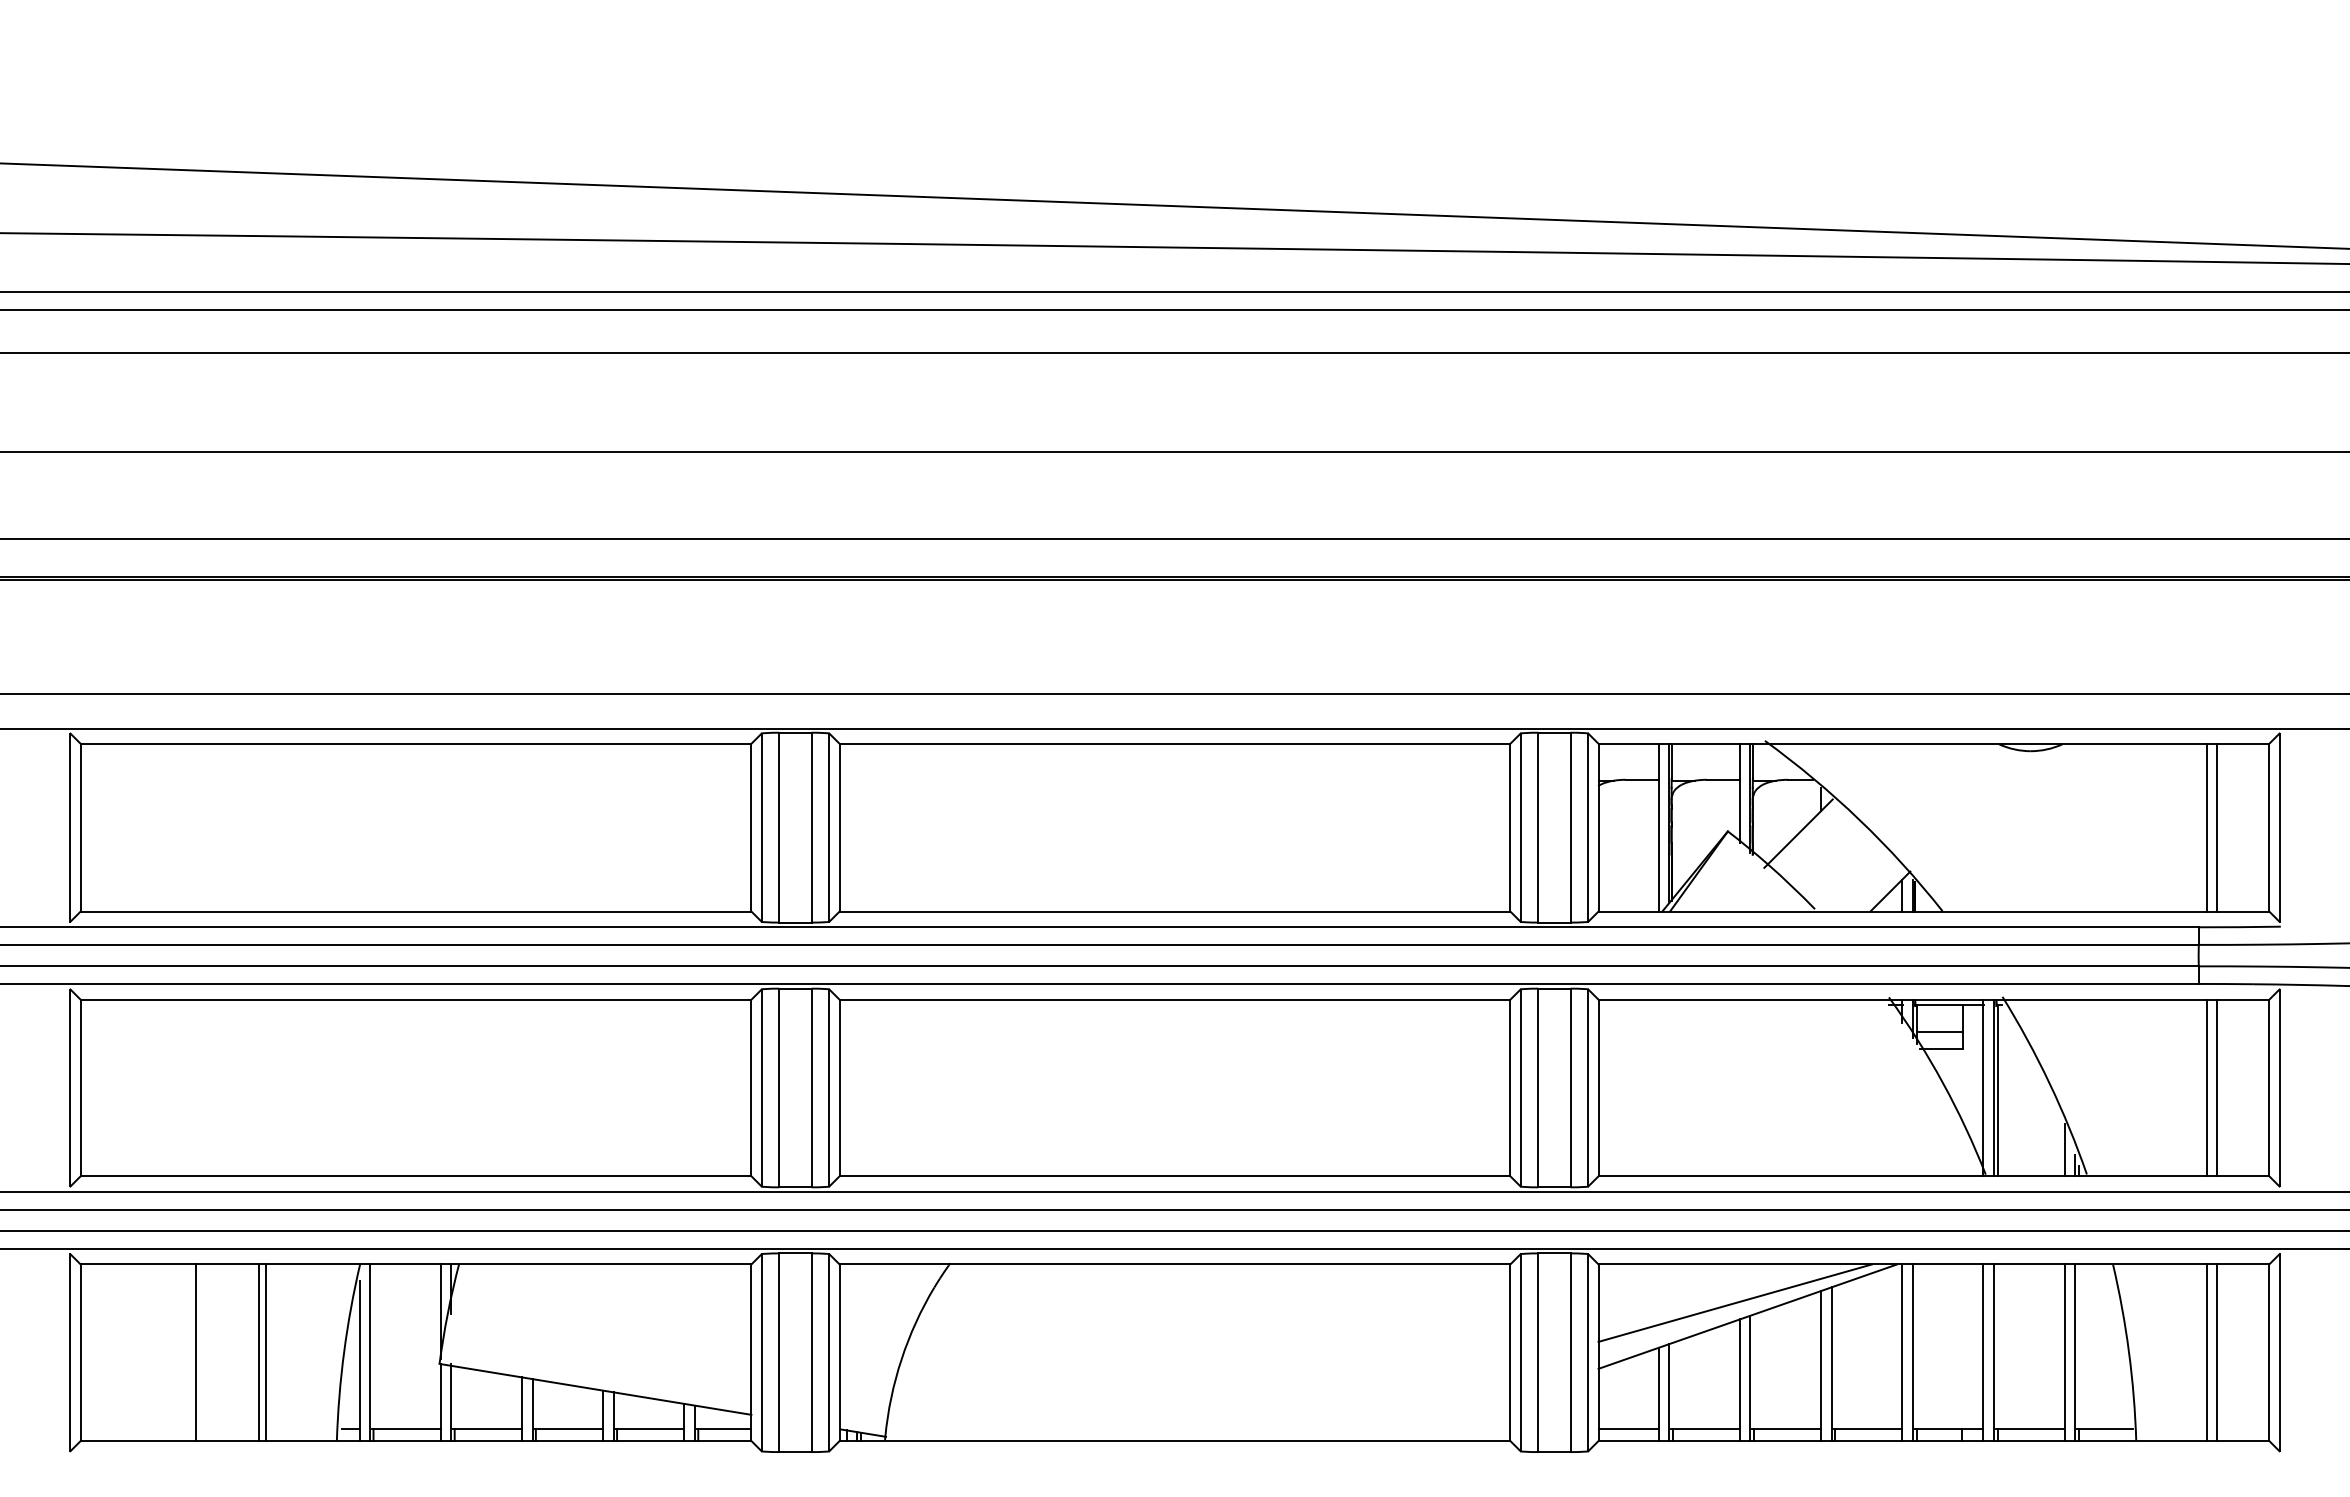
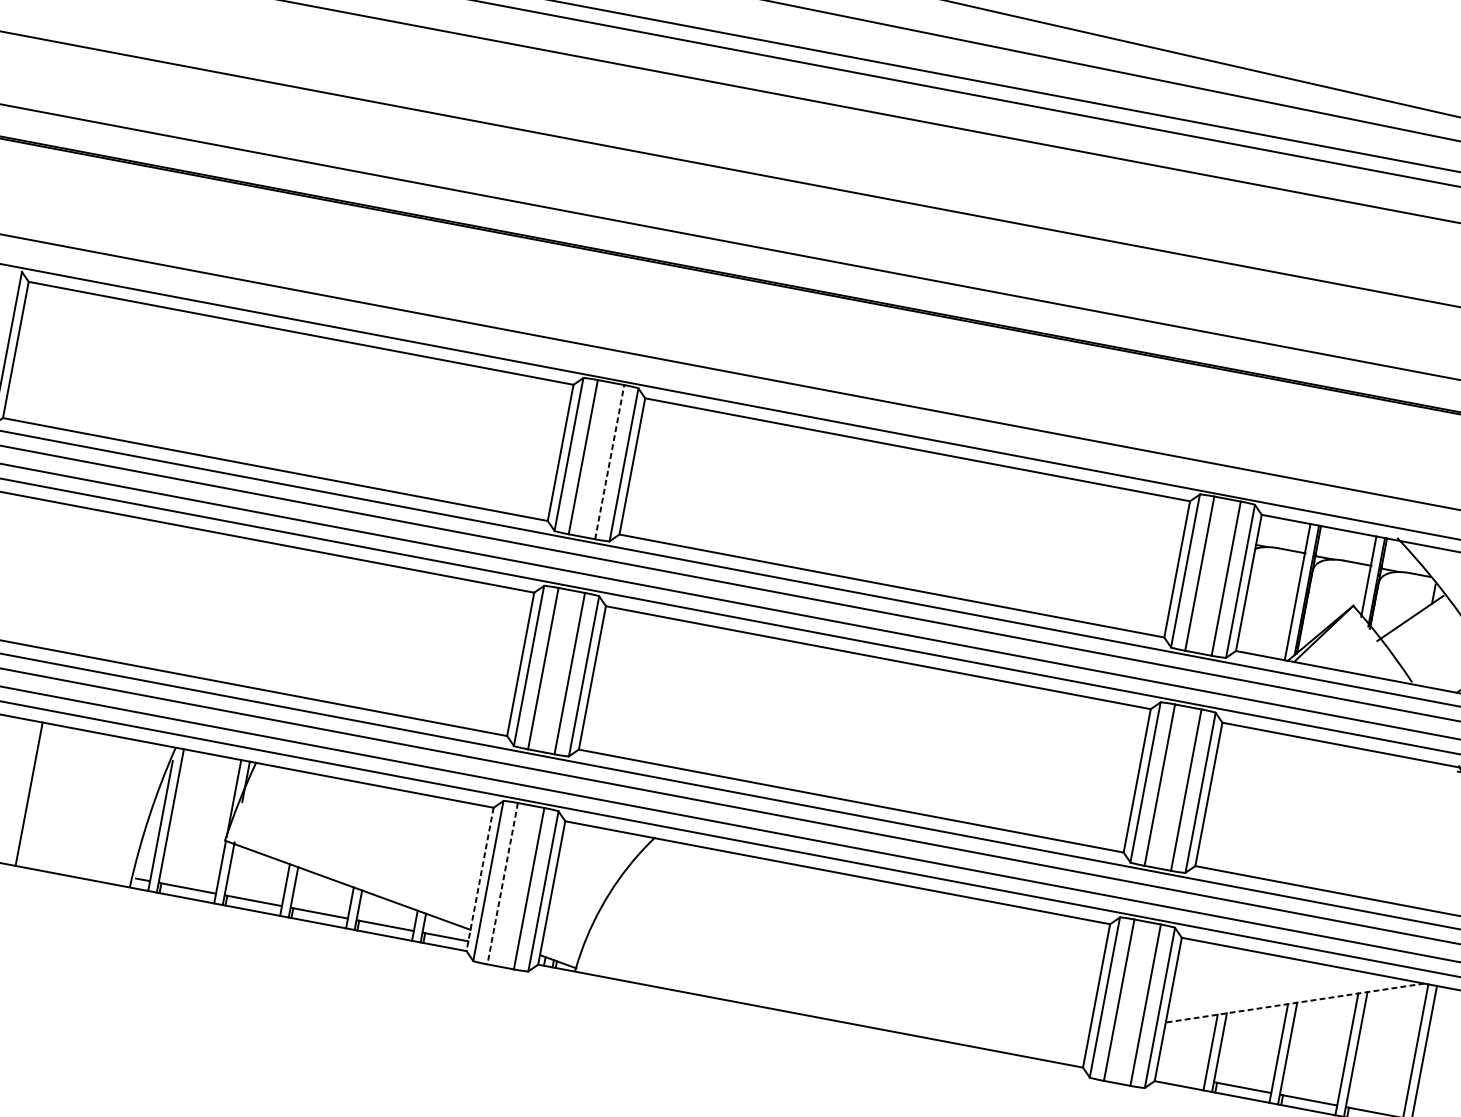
line: (811, 827) -> (609, 461), solid -> dashed
line: (1734, 1302) -> (1286, 989), removed
line: (1747, 1316) -> (1294, 1002), solid -> dashed
line: (258, 1352) -> (79, 803), removed
line: (265, 1352) -> (85, 804), removed
line: (751, 1353) -> (480, 880), solid -> dashed
line: (779, 1353) -> (502, 884), solid -> dashed
line: (1628, 1428) -> (1180, 1075), removed

